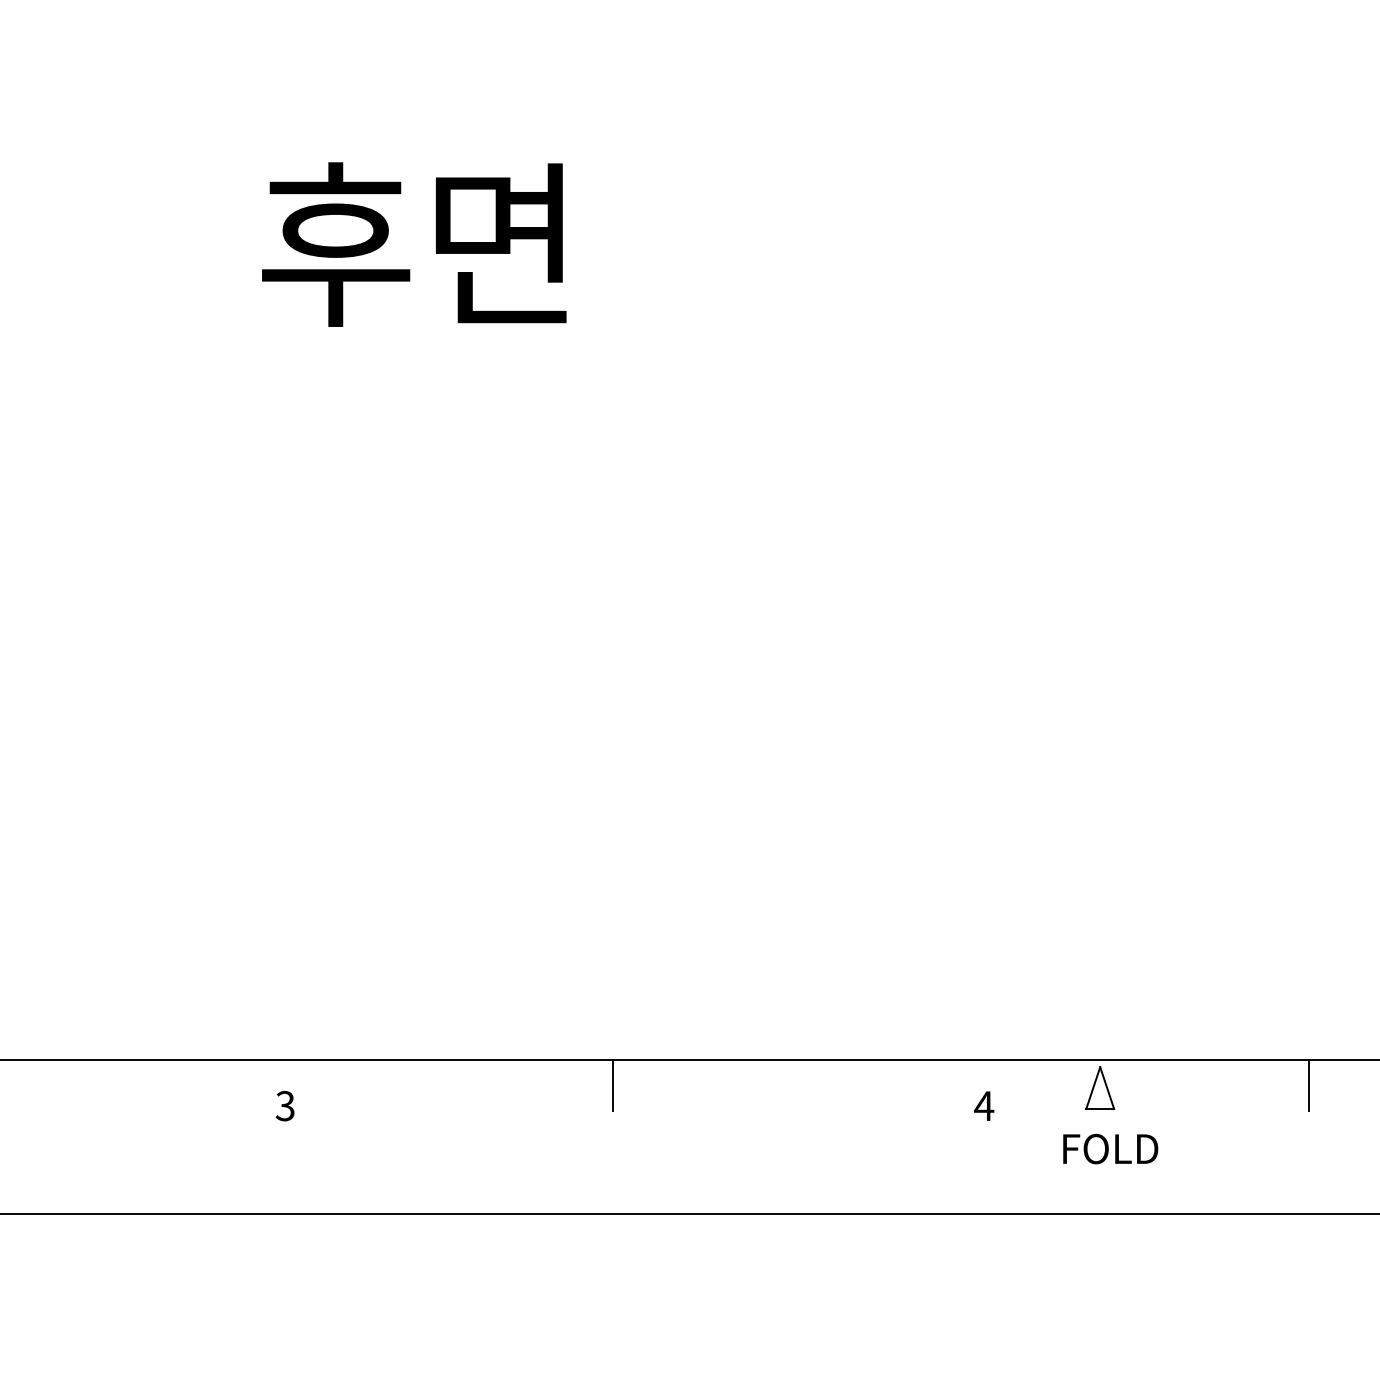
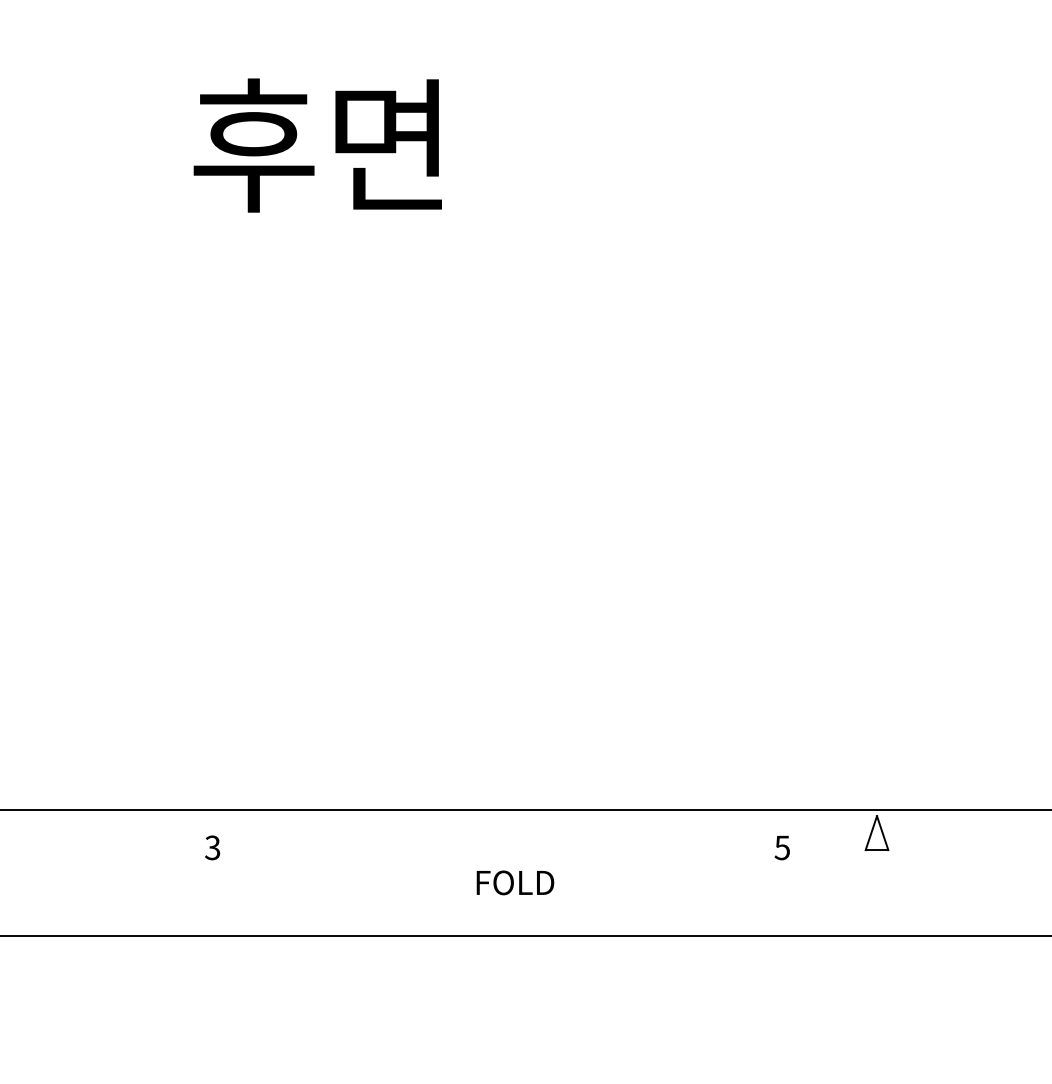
line: (613, 1085) -> (480, 831), removed
line: (1308, 1085) -> (1046, 831), removed
text: (984, 1106) -> (782, 848), 4 -> 5
text: (1110, 1149) -> (515, 883), moved

